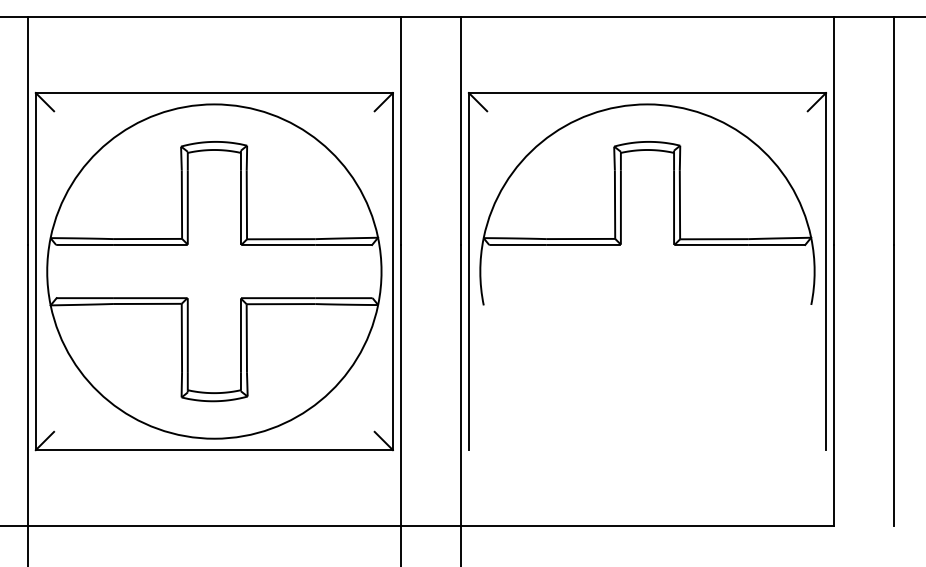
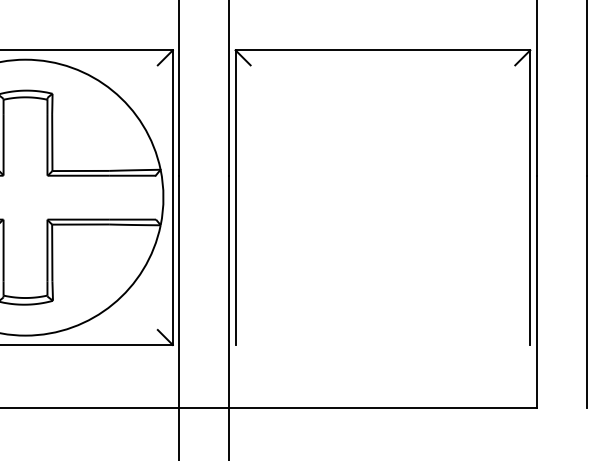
part: (621, 204) -> (361, 142), removed

